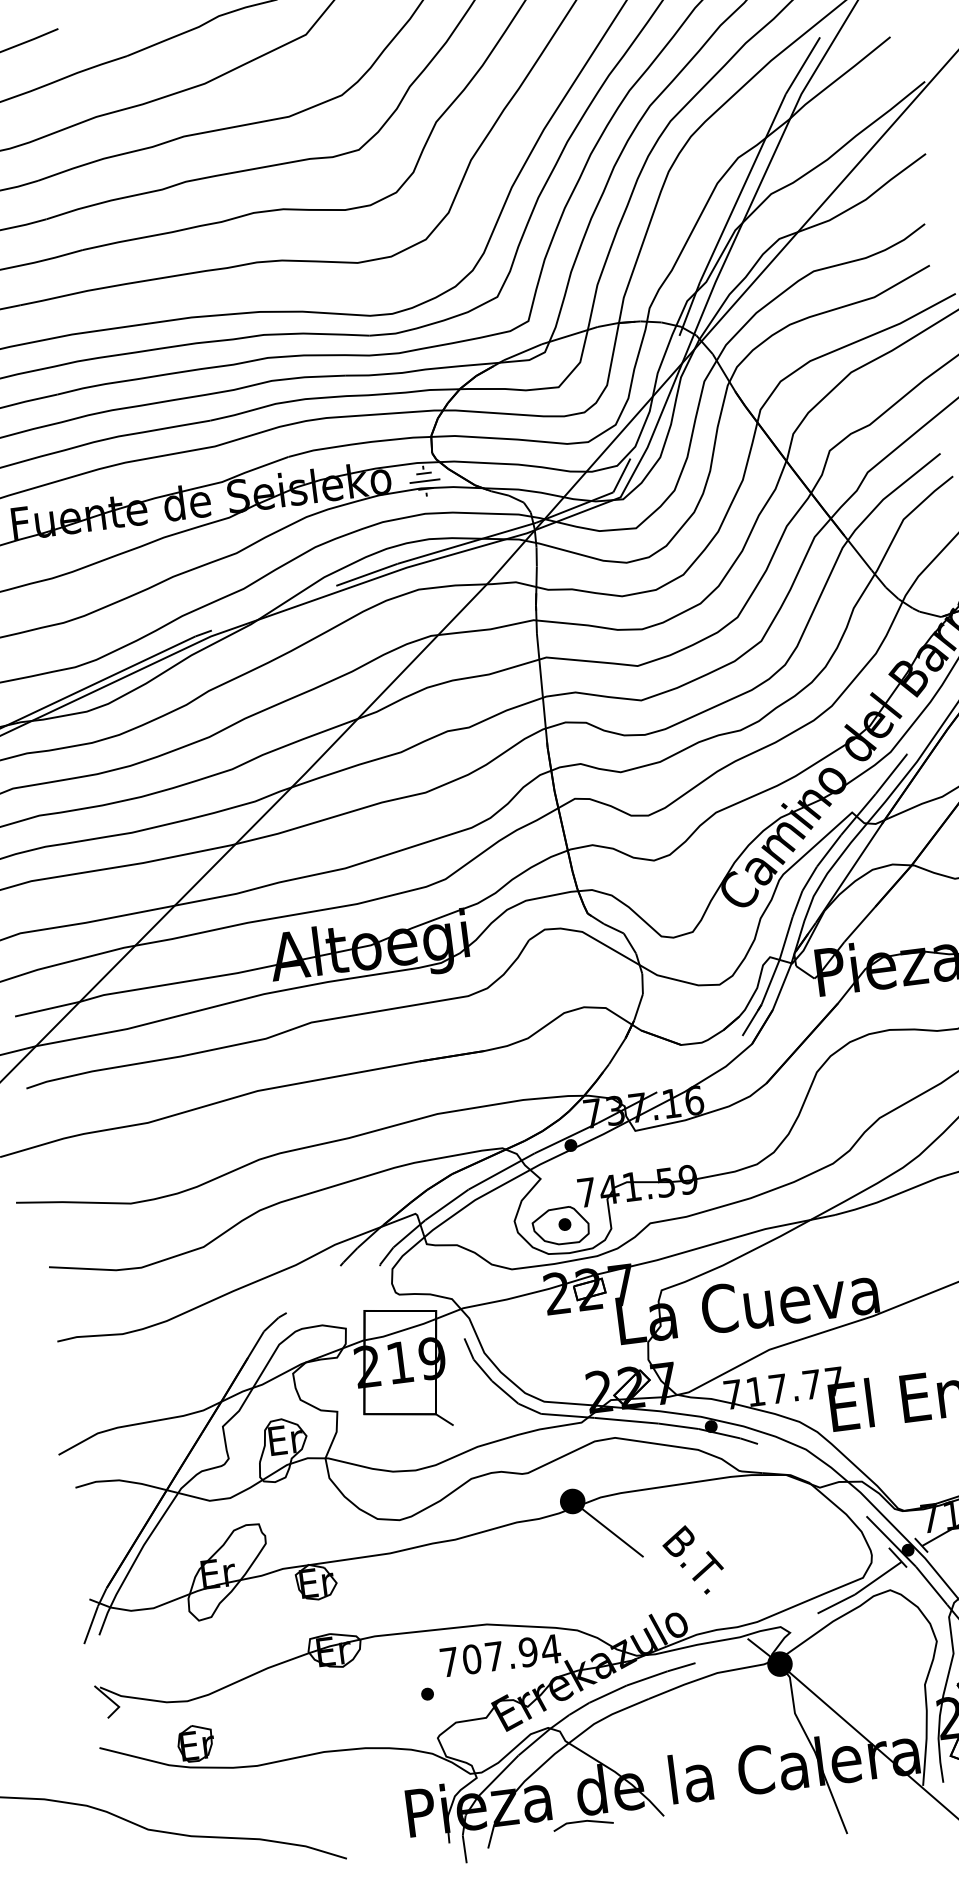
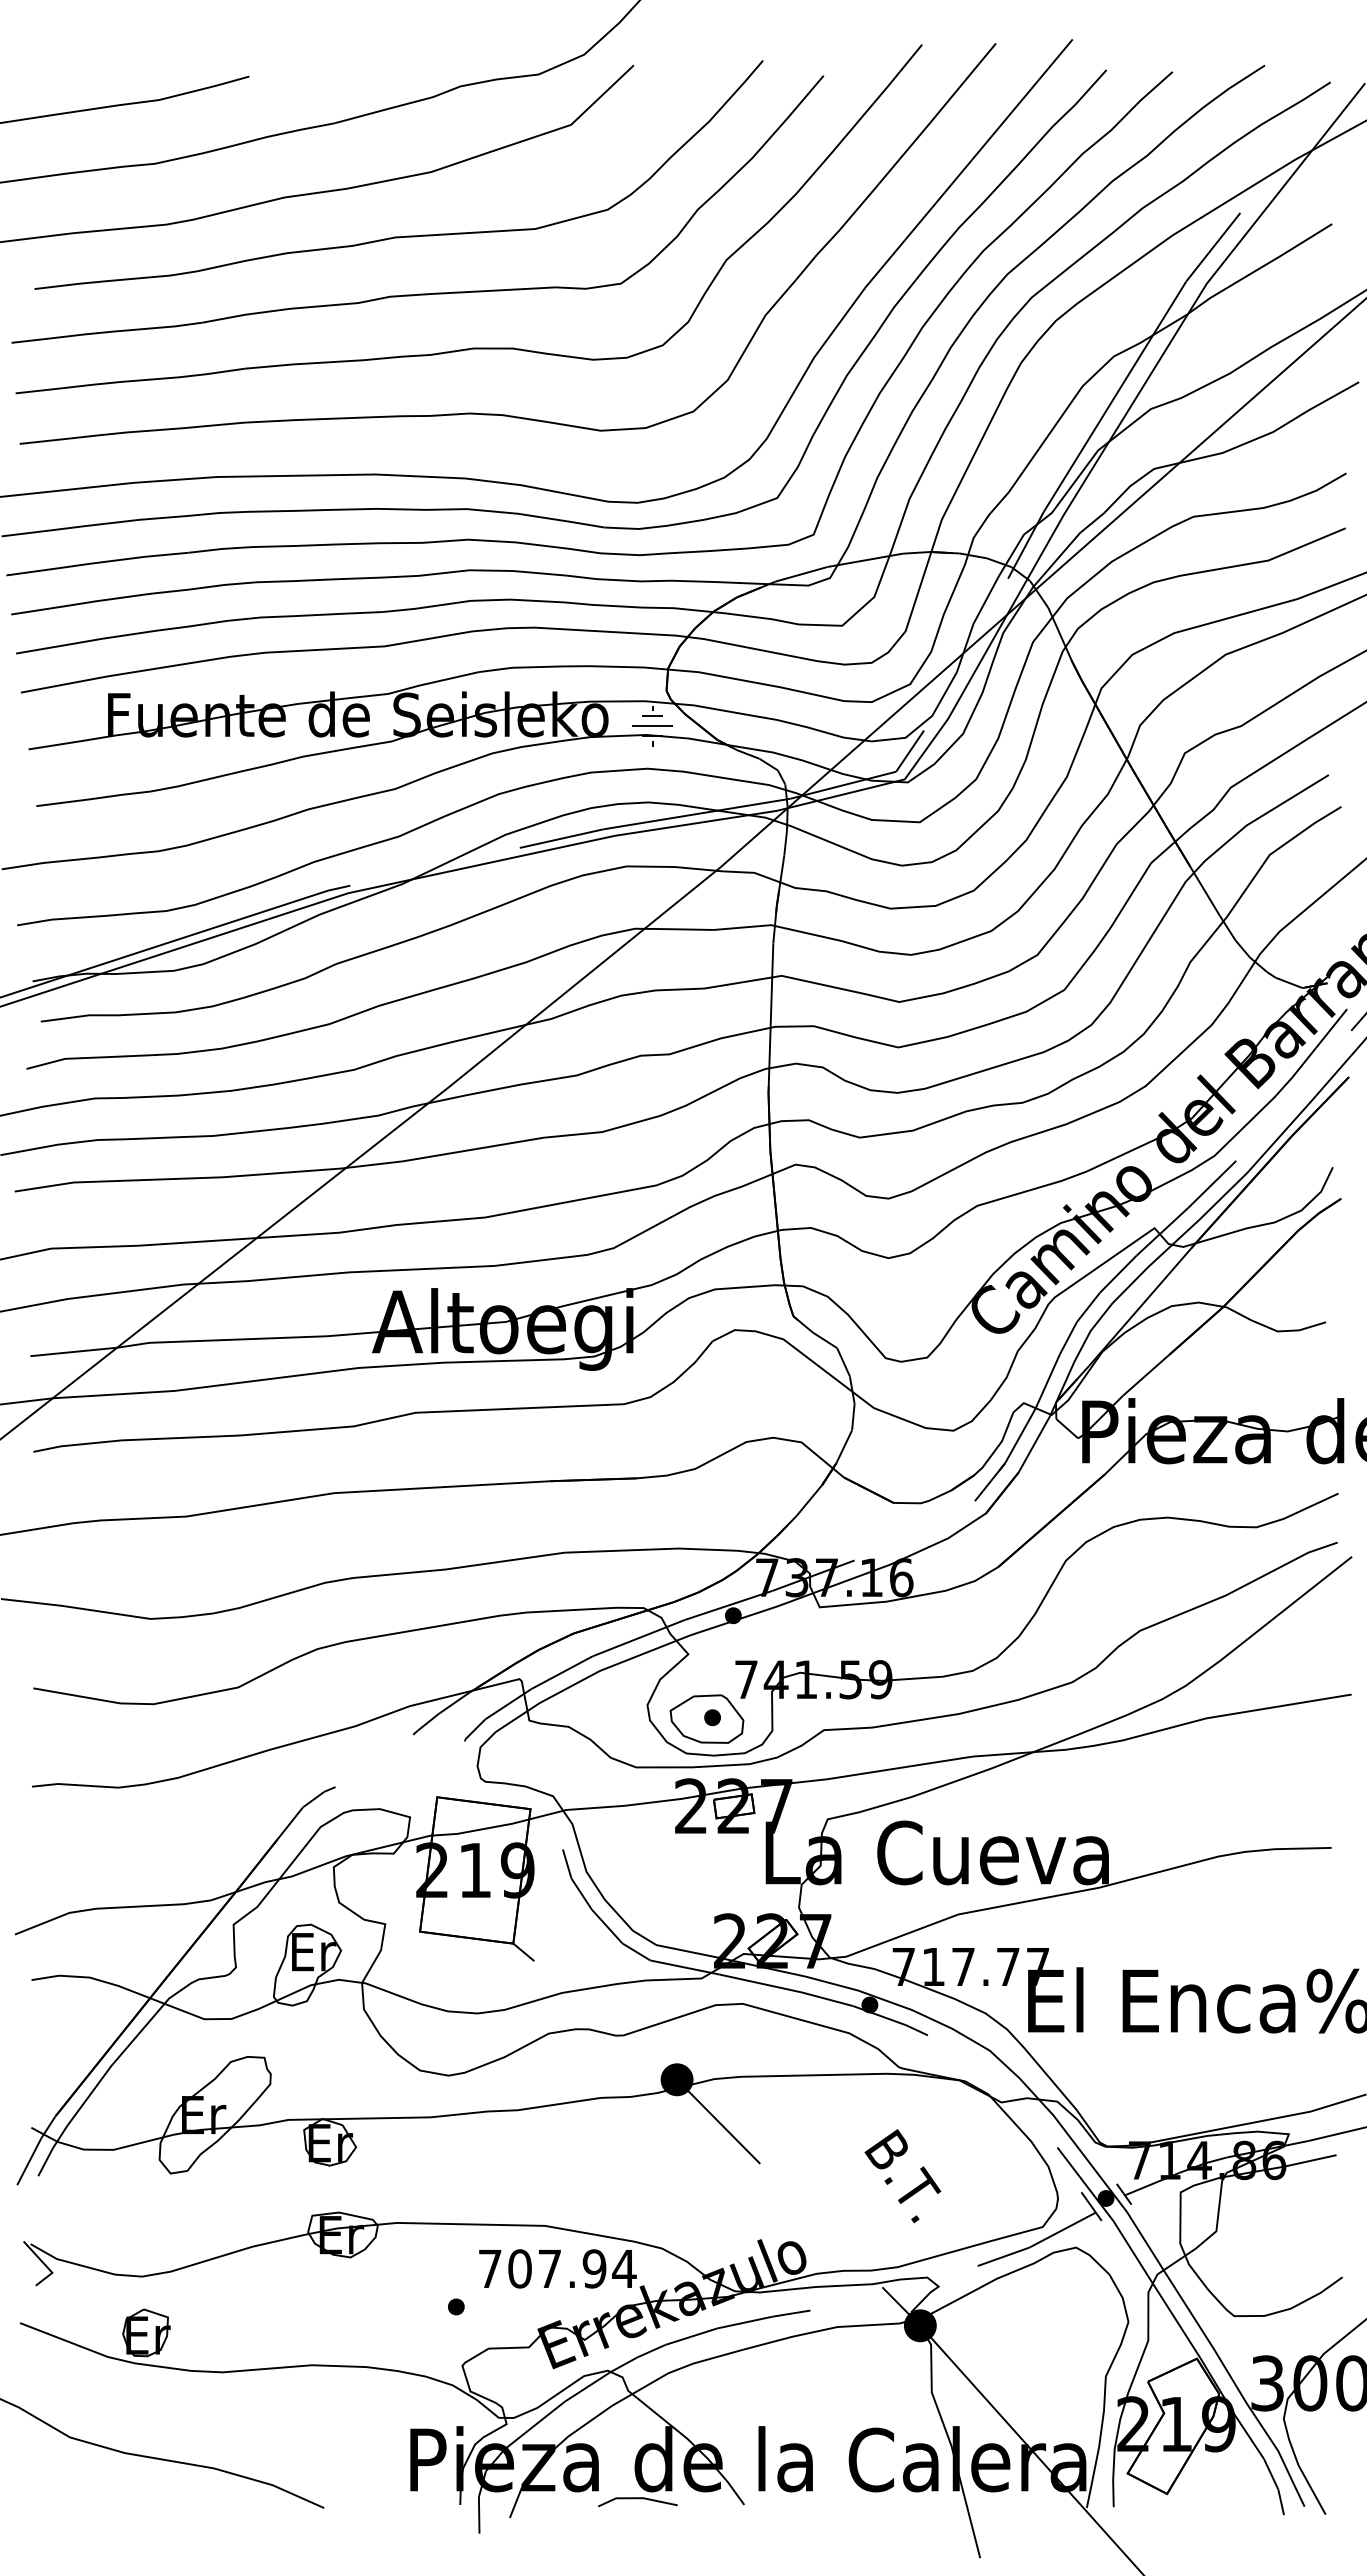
text: (693, 1560) -> (902, 2176), moved

